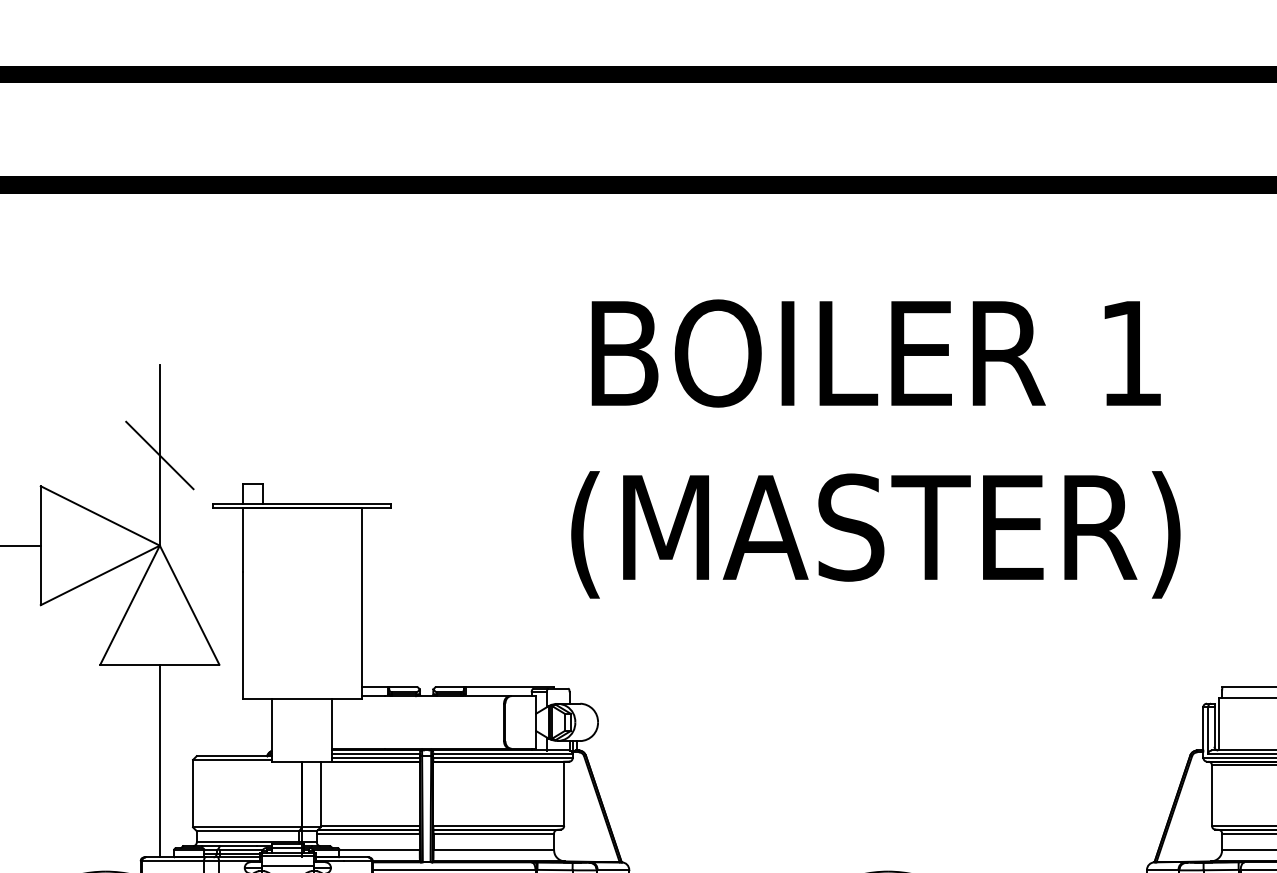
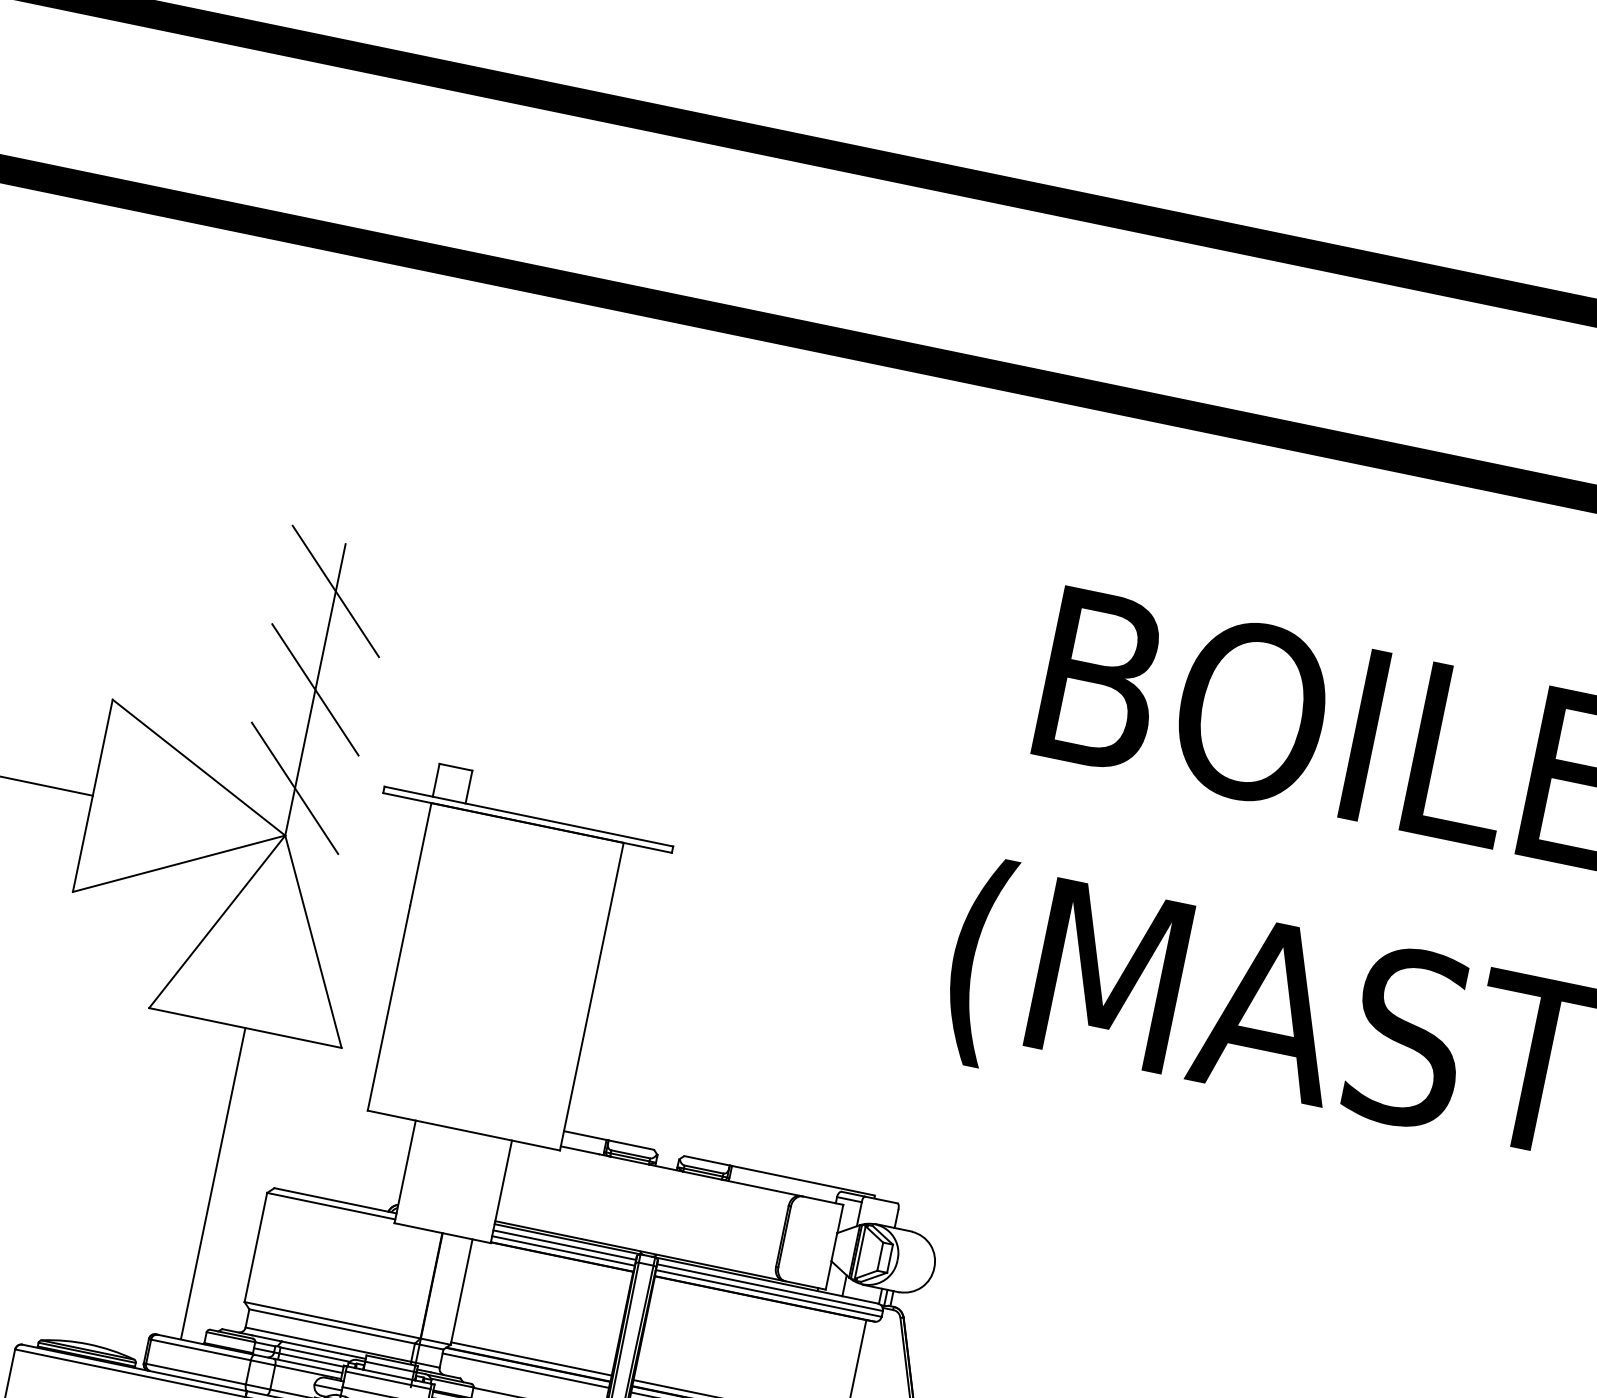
line: (159, 394) -> (335, 591), added
line: (159, 516) -> (294, 788), added

